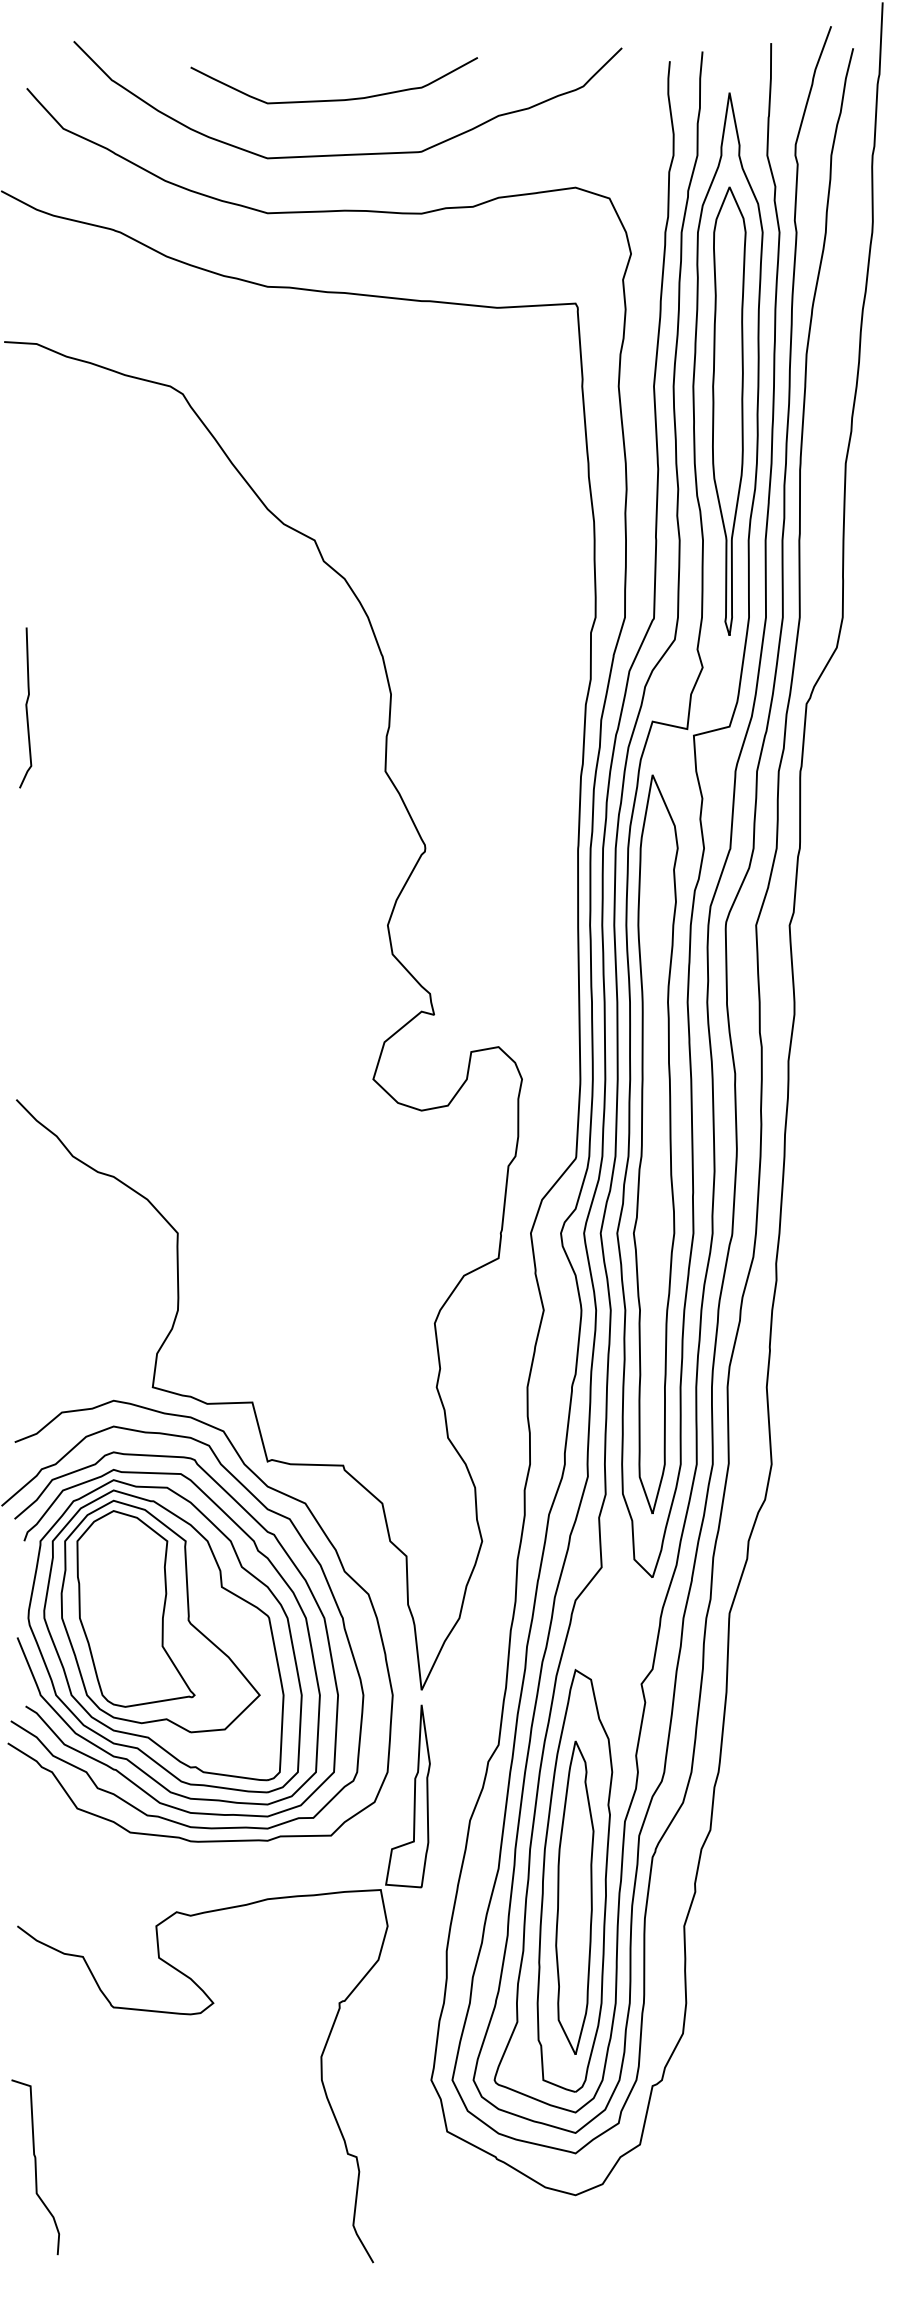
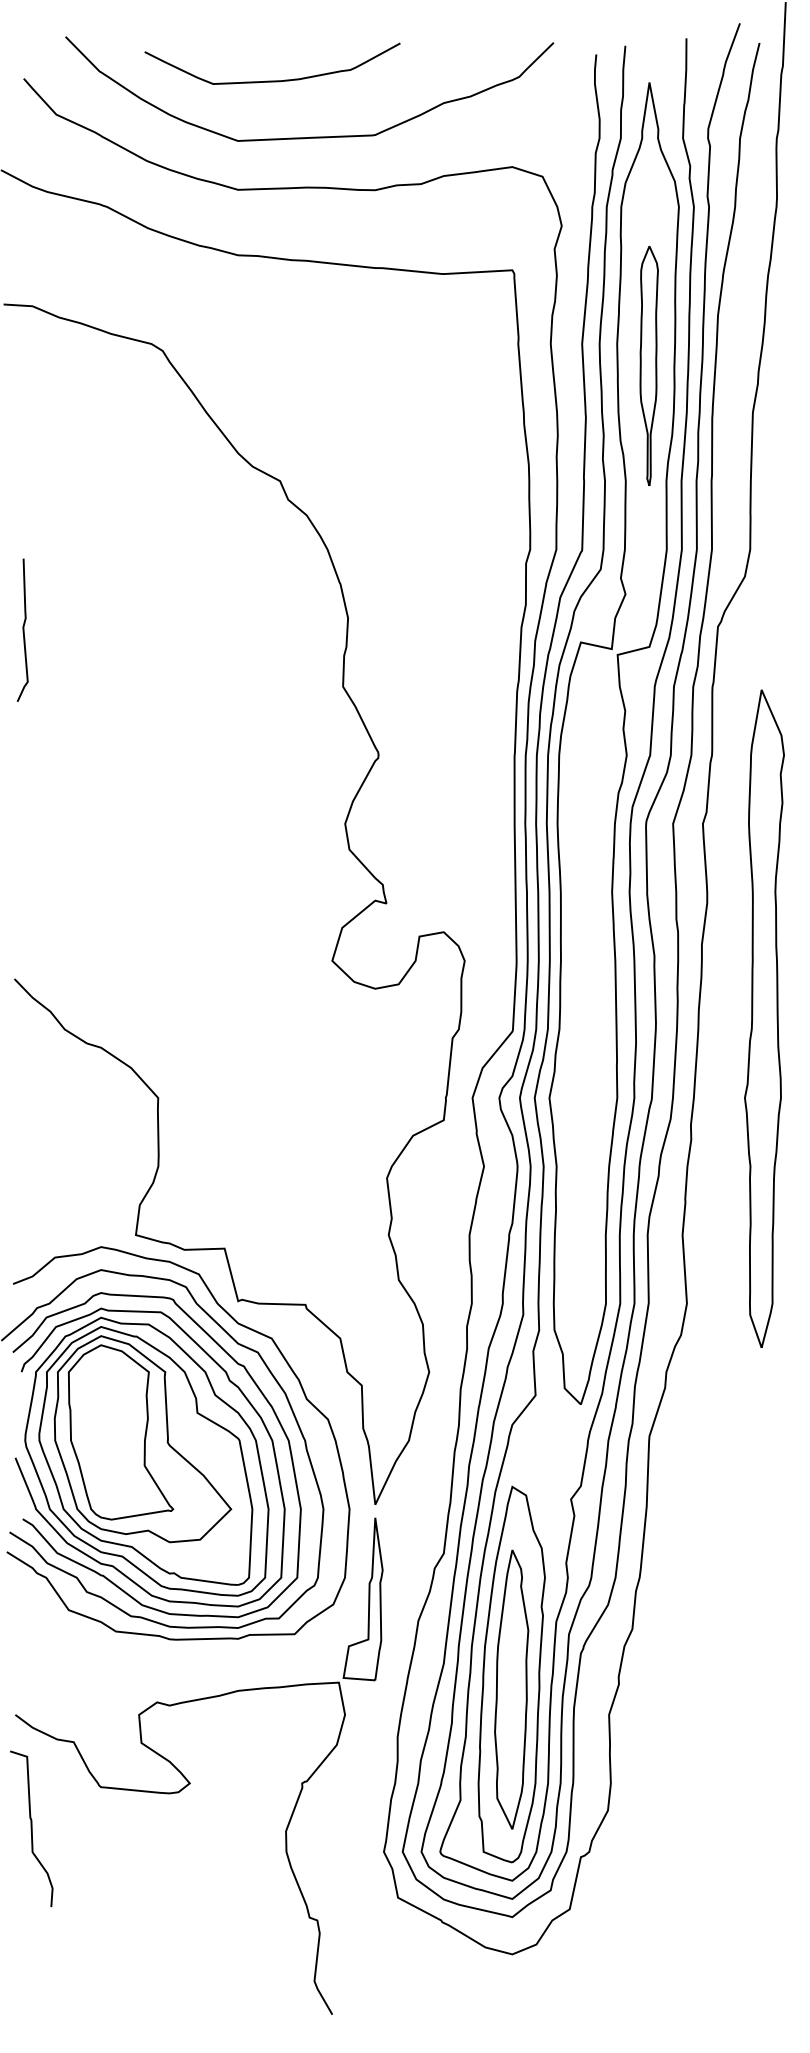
curve: (333, 99) -> (271, 80), moved
part: (729, 410) -> (649, 365), size x0.6
part: (655, 1143) -> (764, 1018), moved
curve: (35, 2167) -> (31, 1829), moved

